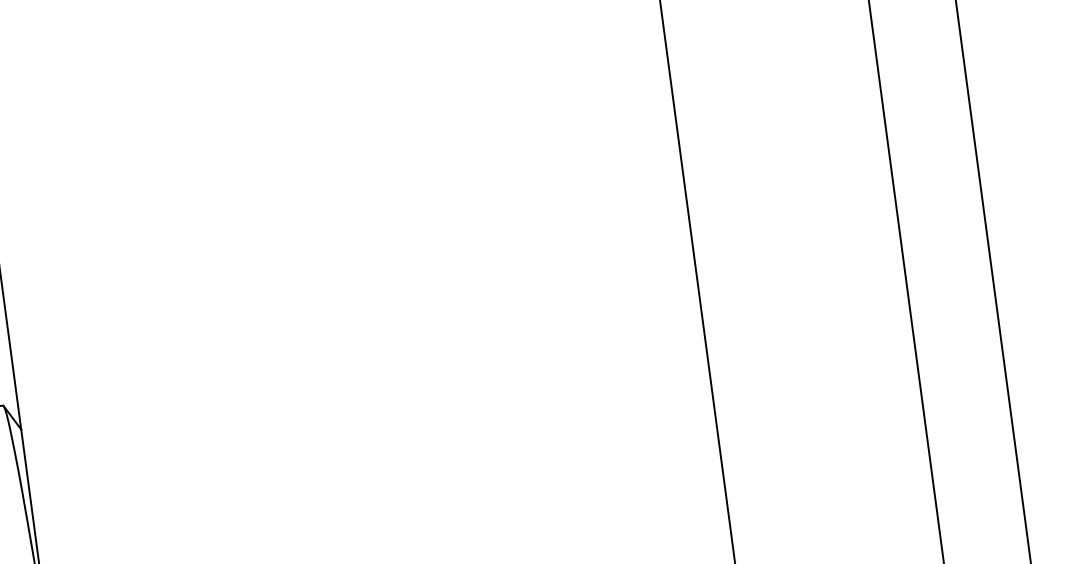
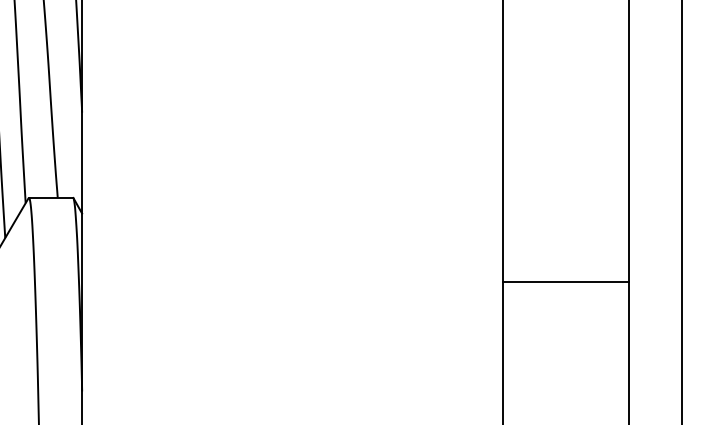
line: (821, 435) -> (565, 281), added

